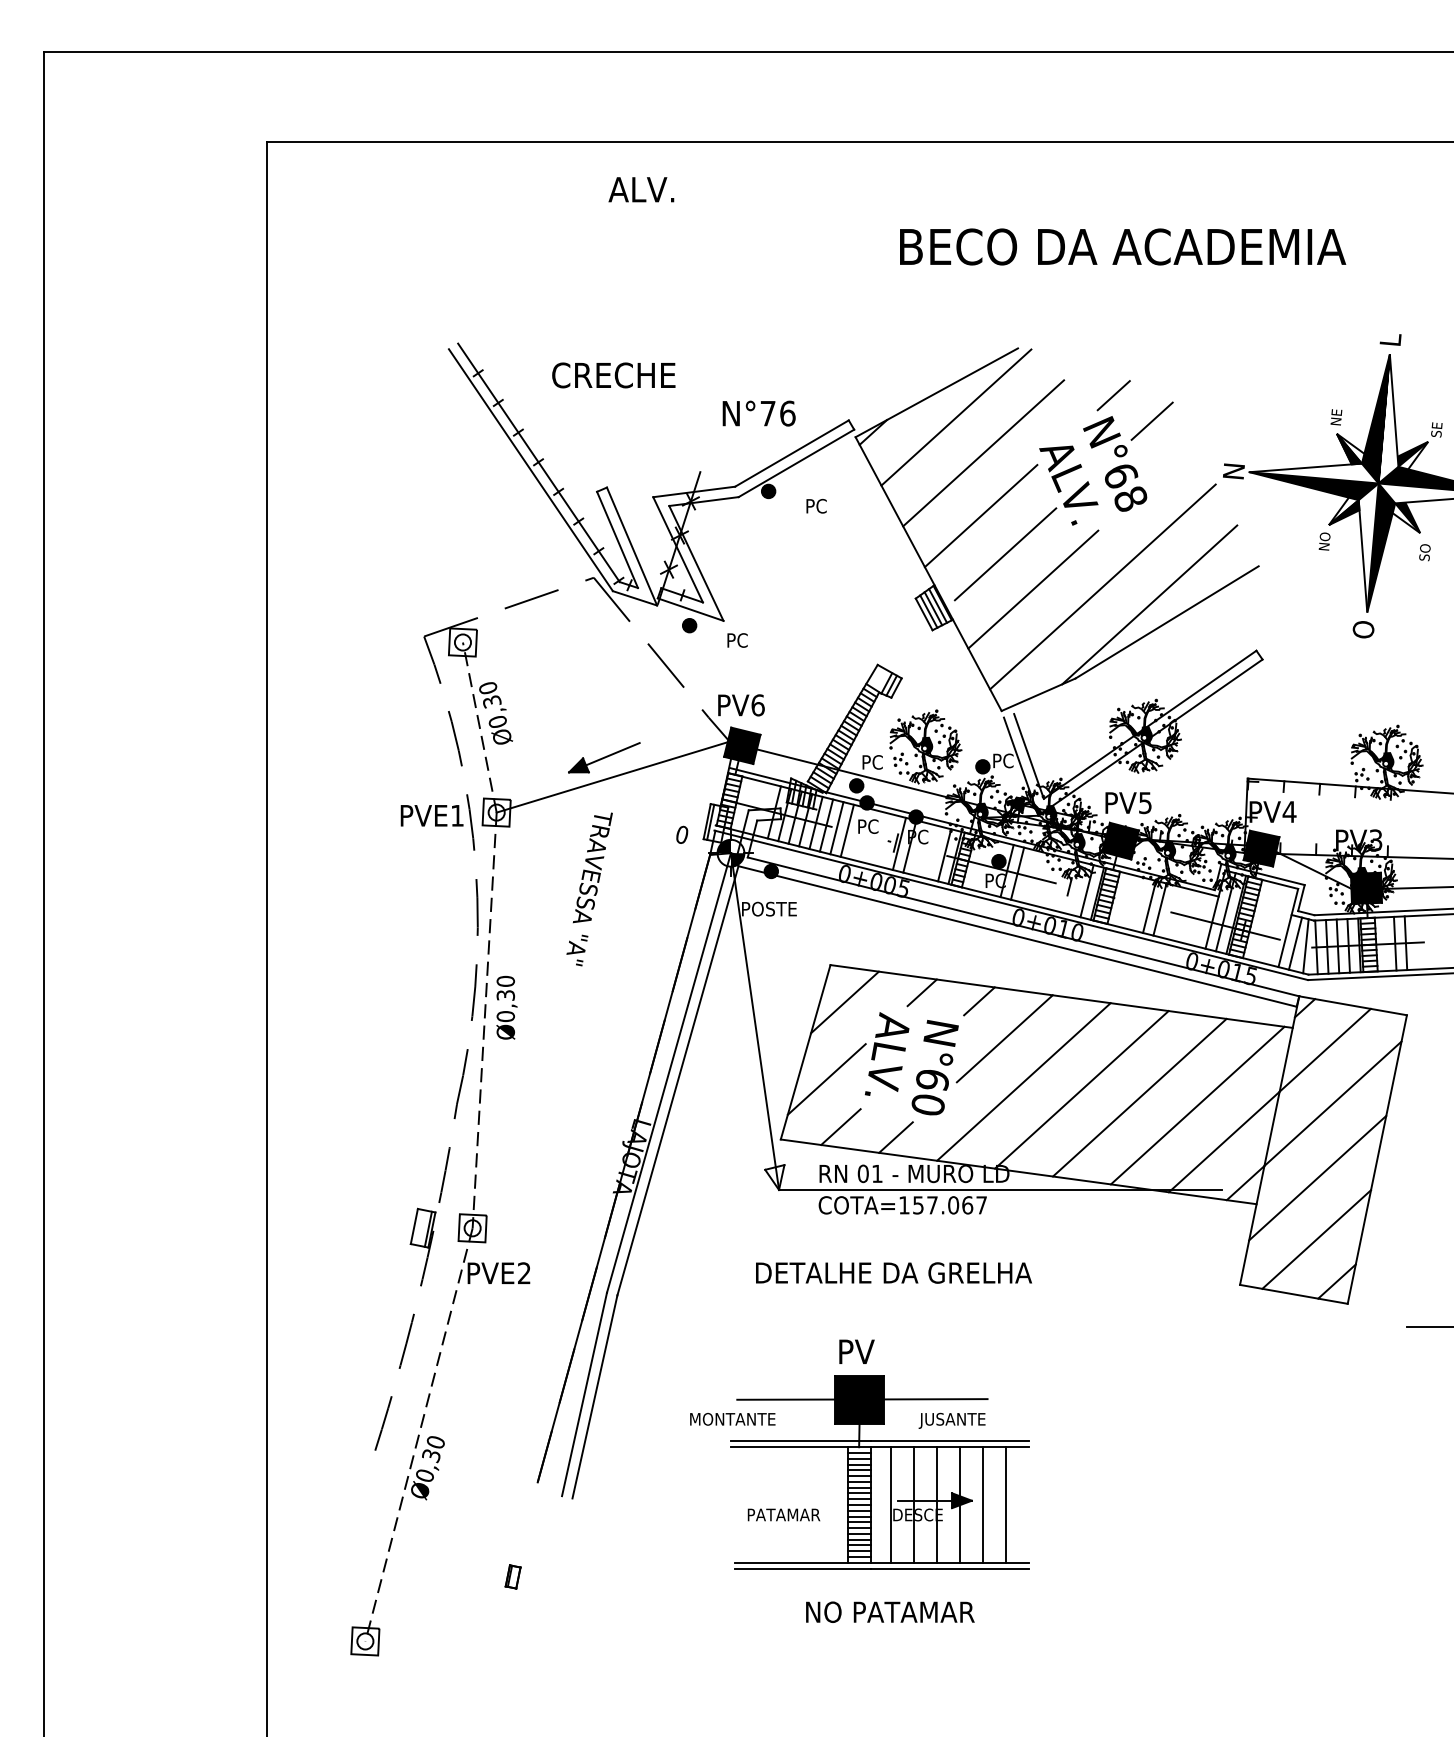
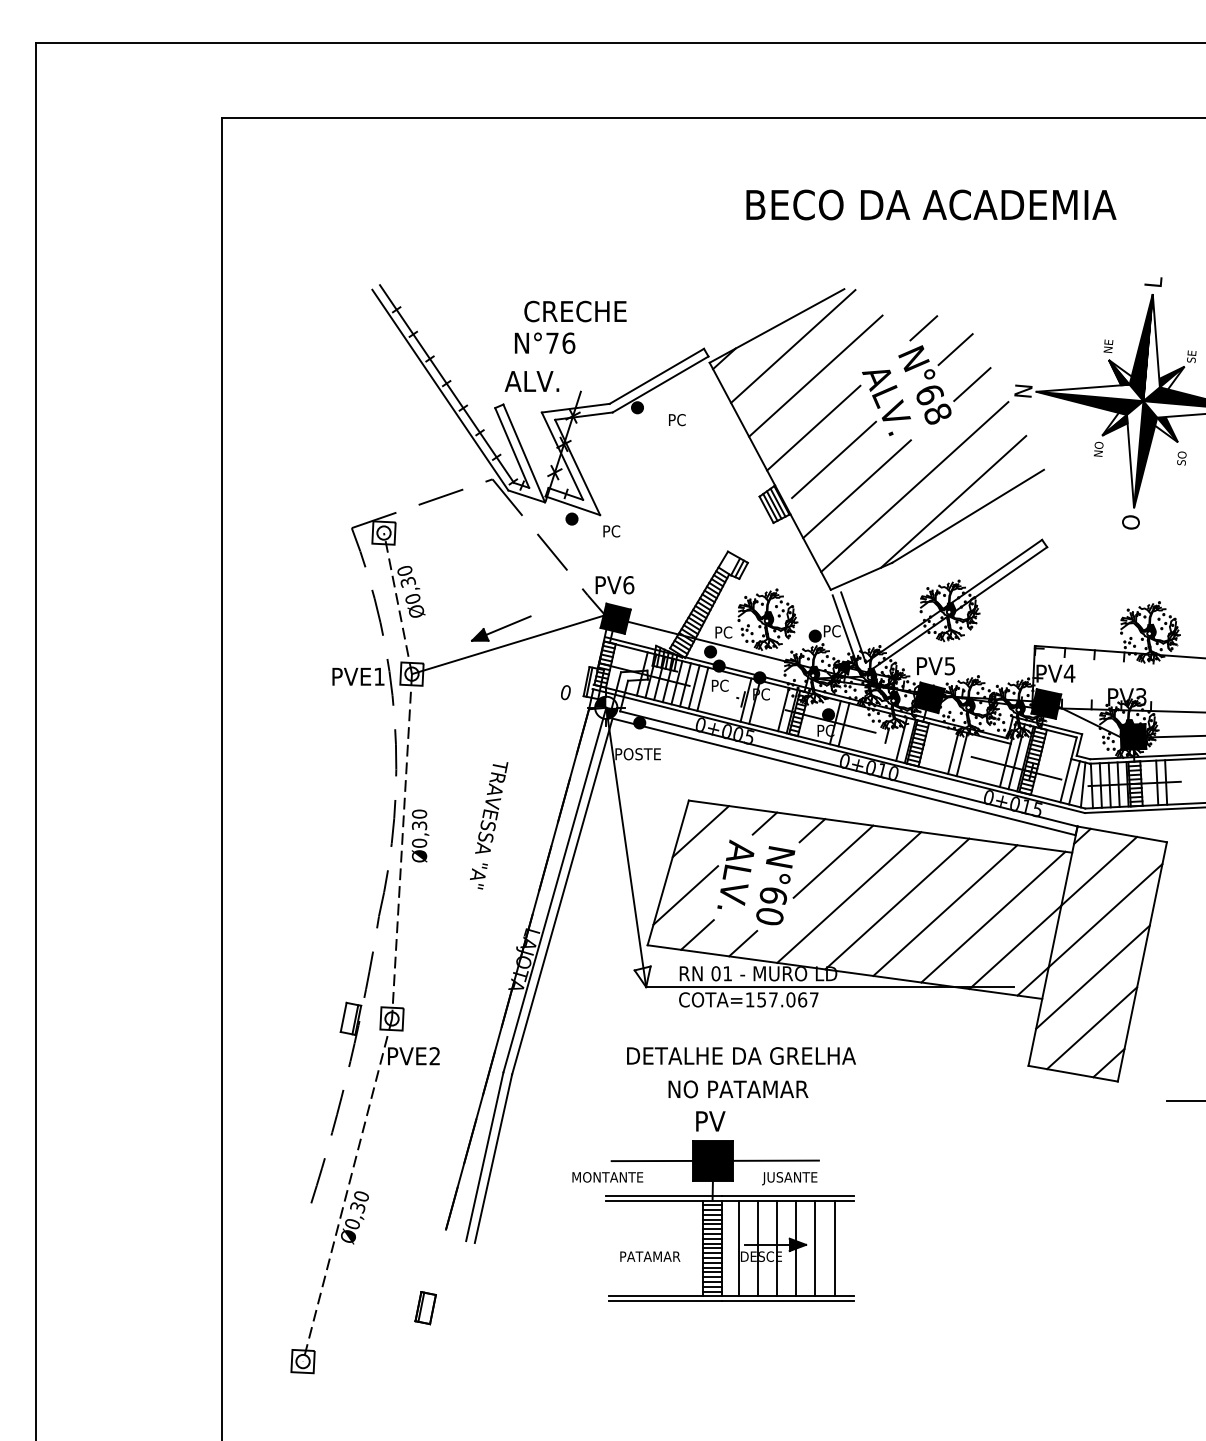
text: (641, 189) -> (532, 381), moved
text: (613, 375) -> (575, 311), moved
text: (758, 413) -> (544, 343), moved
line: (1172, 463) -> (972, 384), added
text: (589, 889) -> (488, 825), moved
part: (512, 1576) -> (425, 1307), size x1.67
text: (890, 1611) -> (738, 1088), moved

